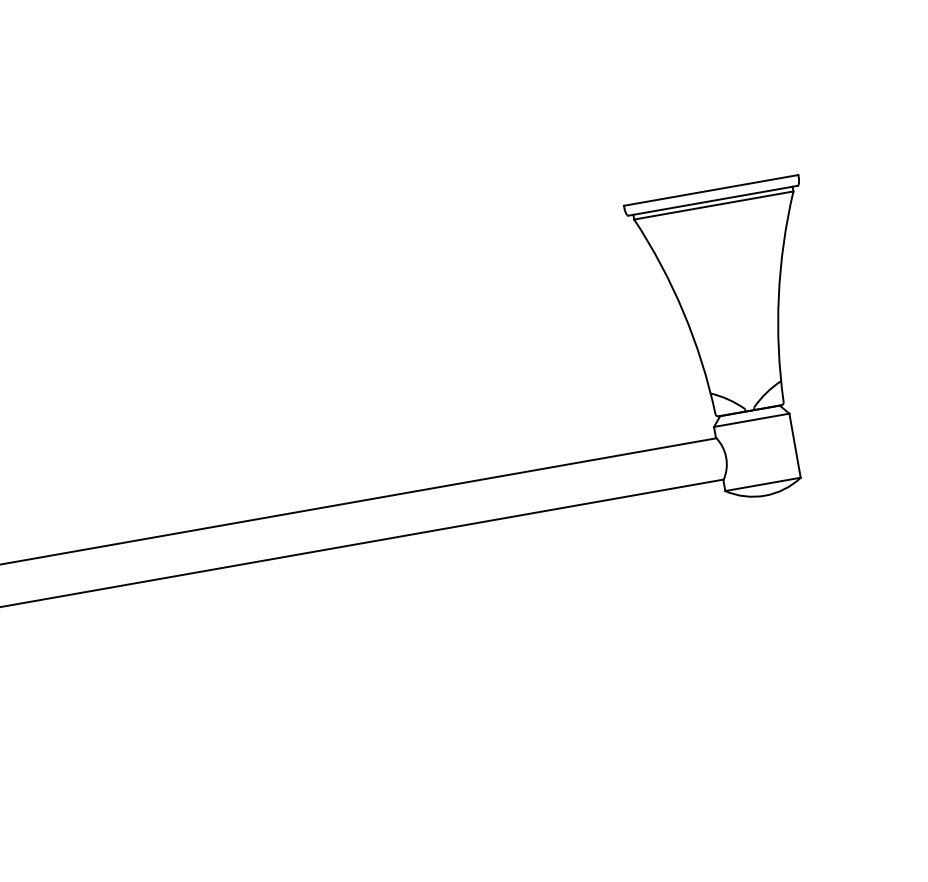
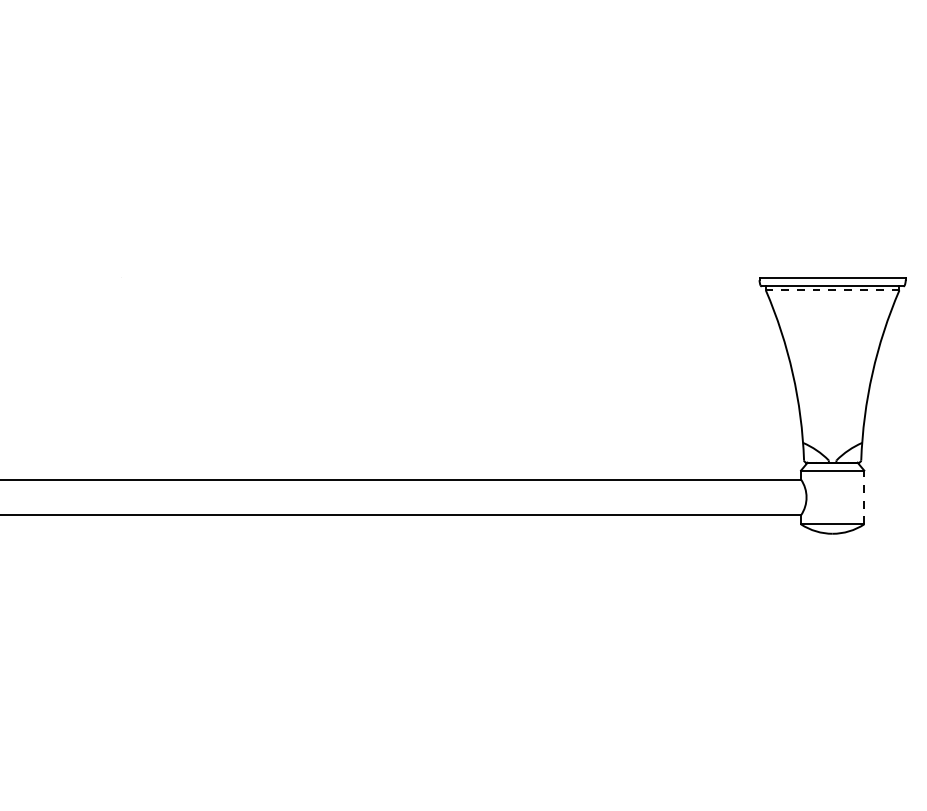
line: (713, 205) -> (832, 290), solid -> dashed
line: (795, 445) -> (864, 497), solid -> dashed

